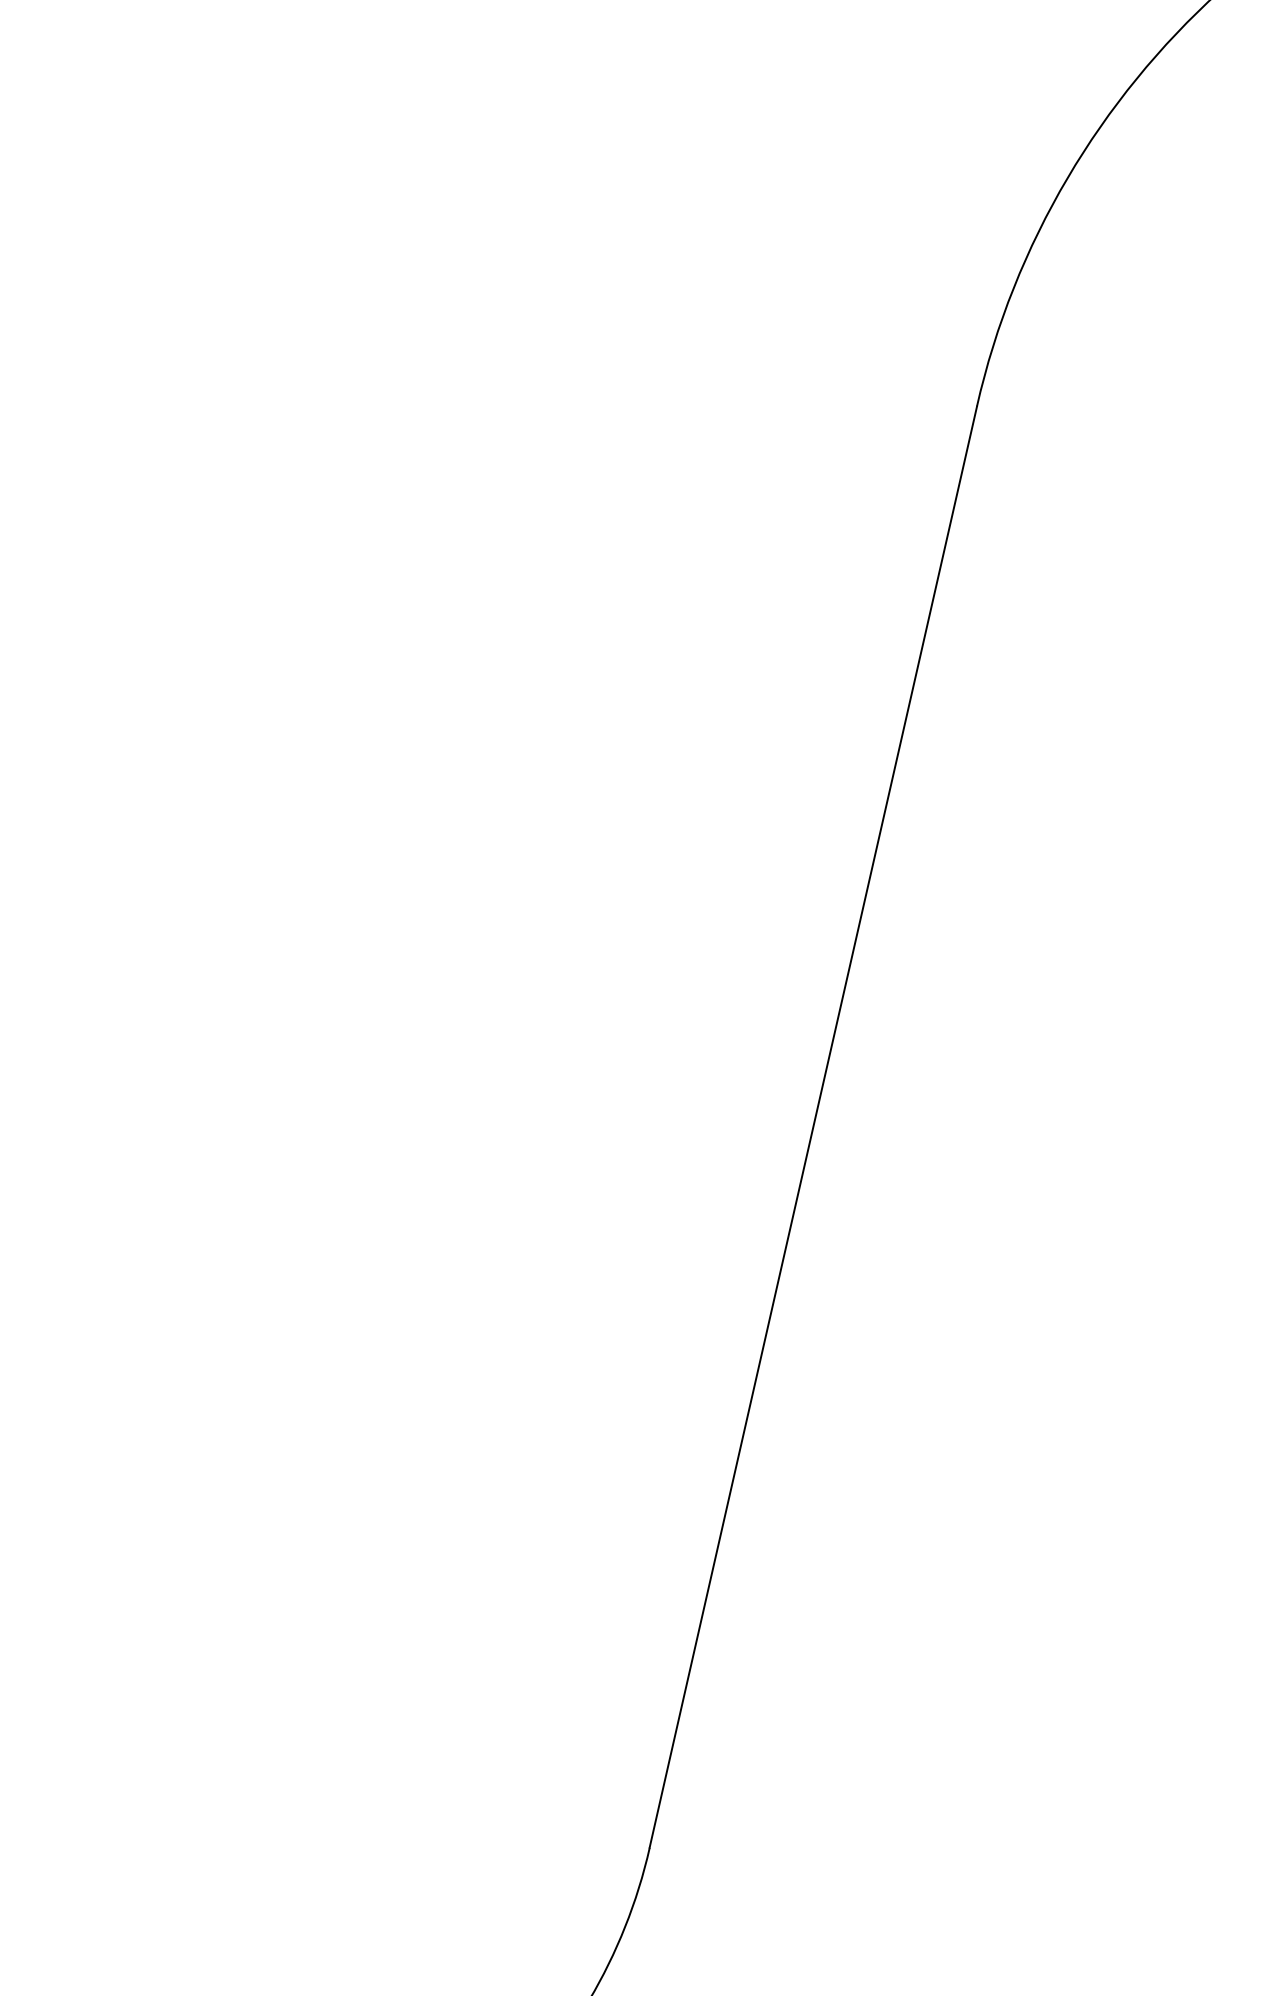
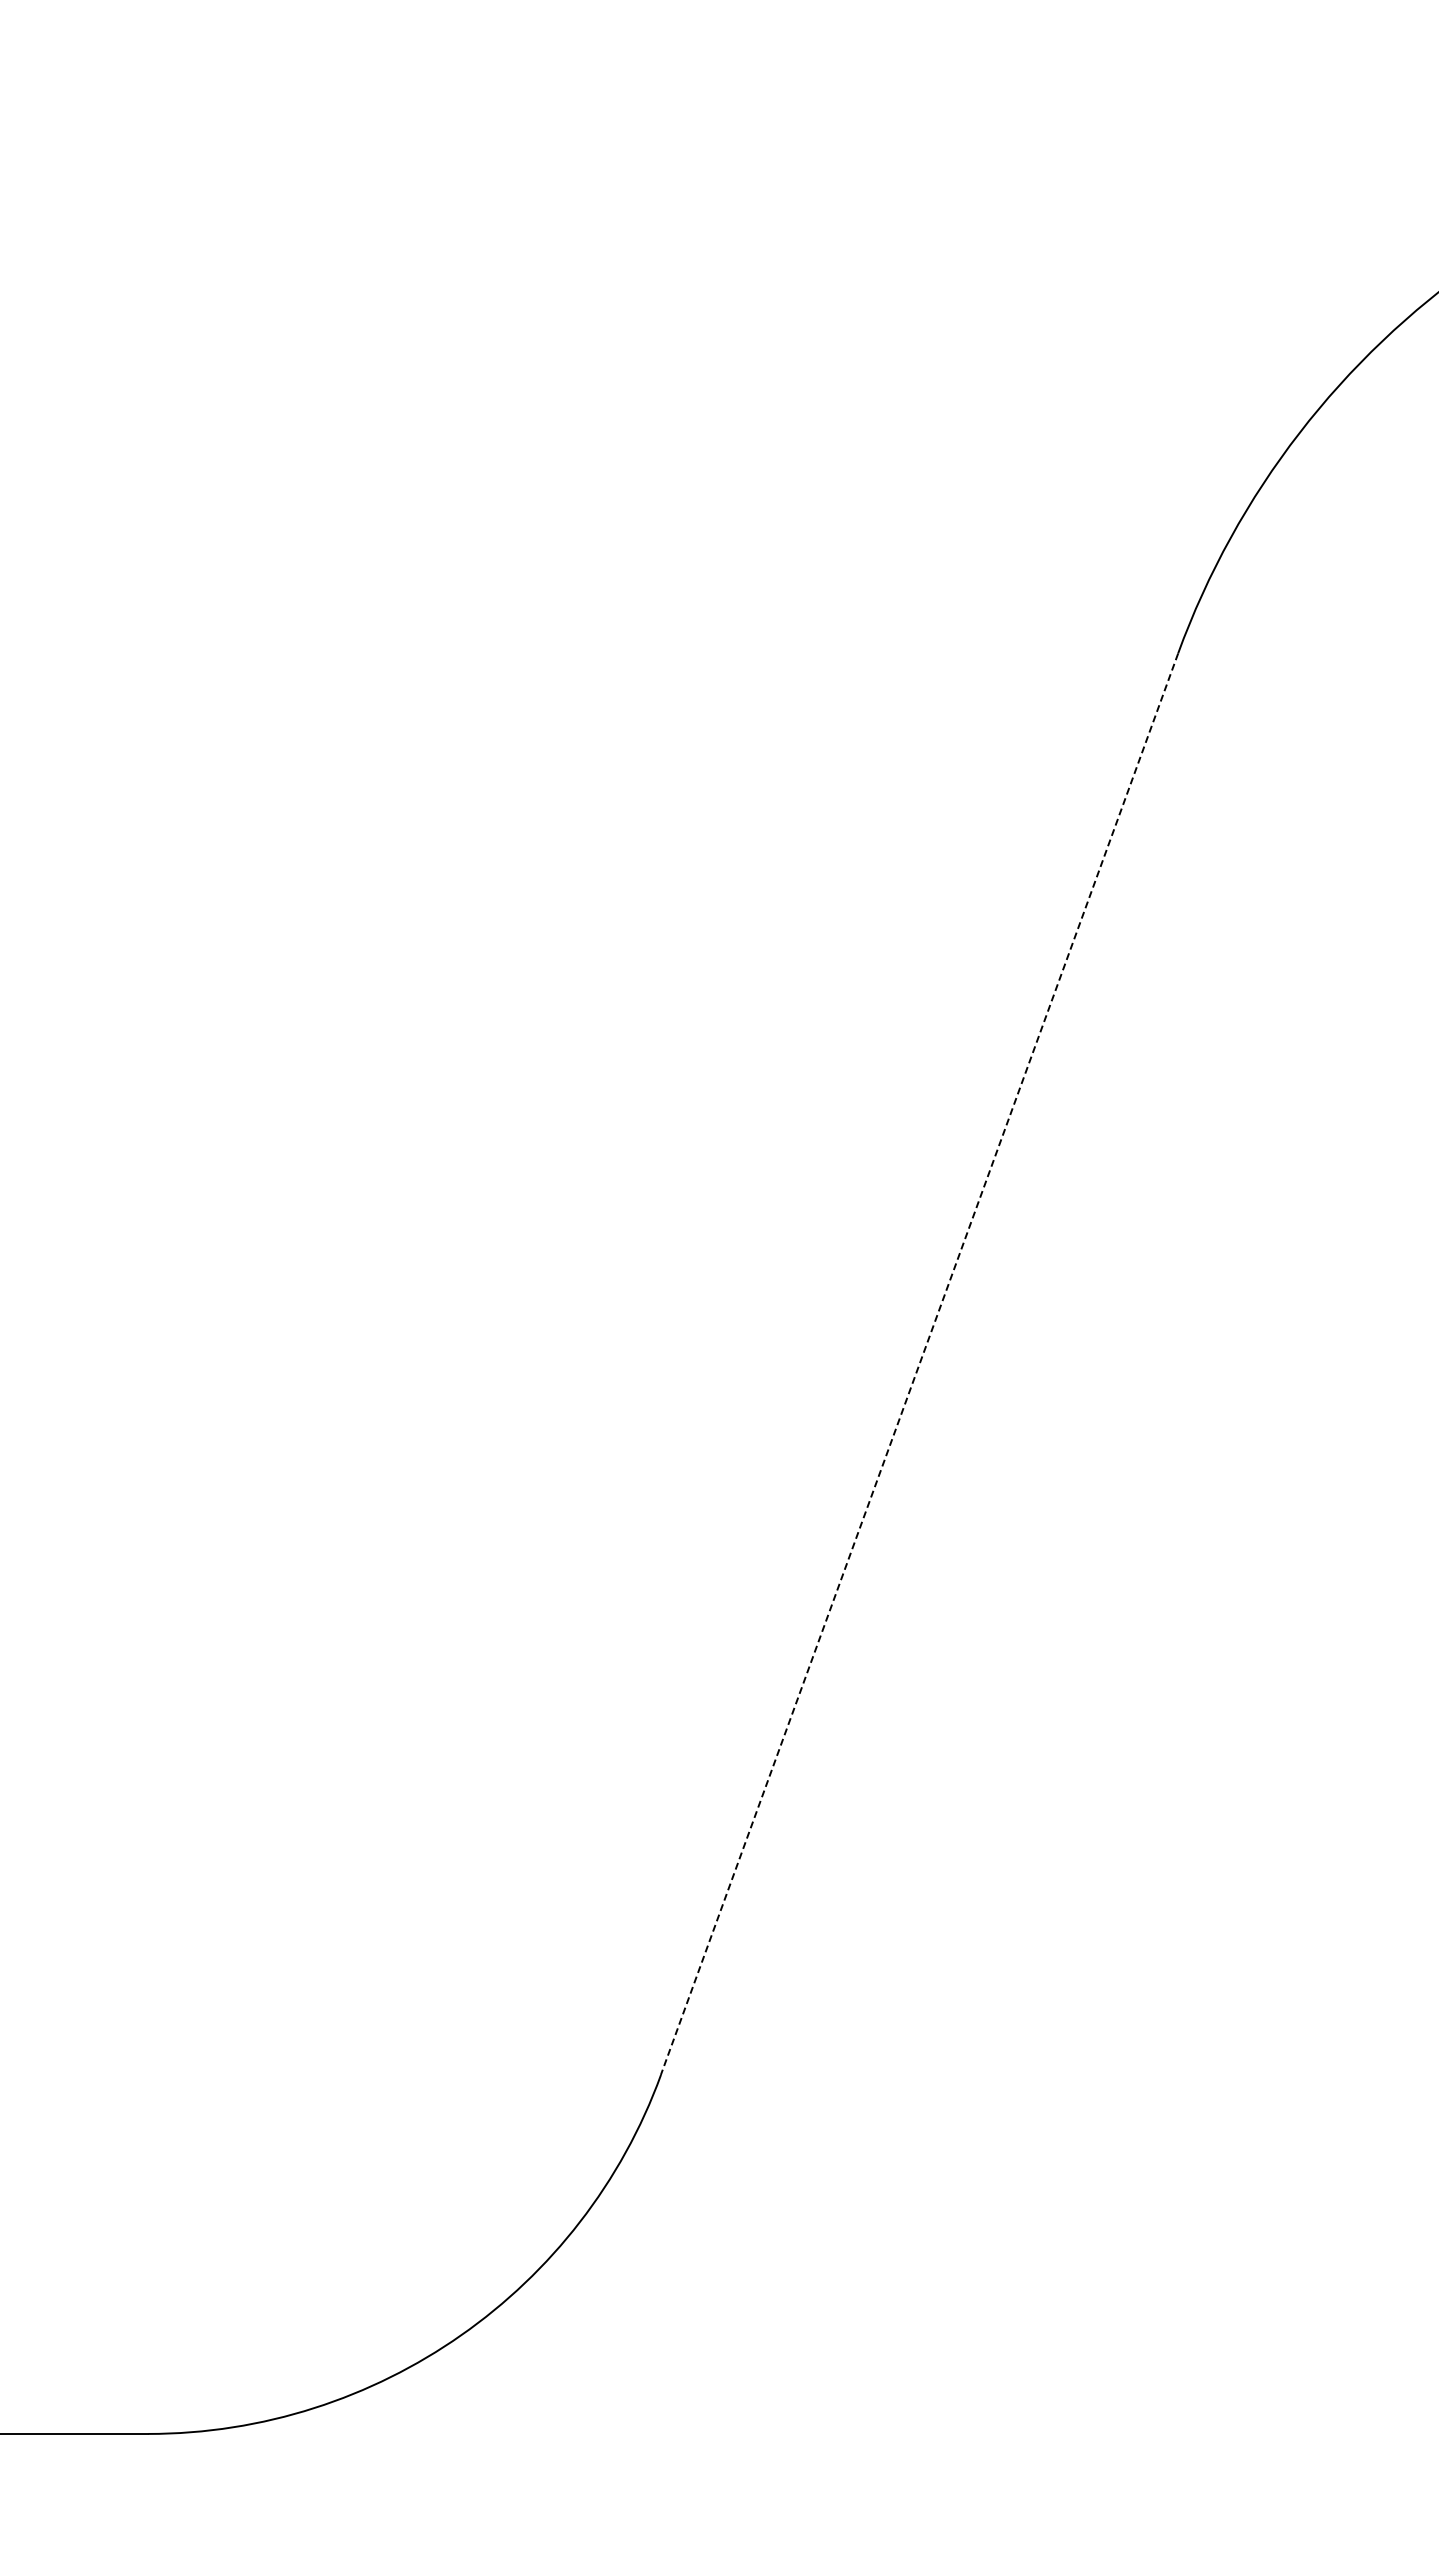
line: (813, 1127) -> (919, 1364), solid -> dashed

